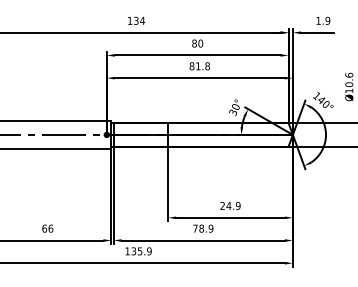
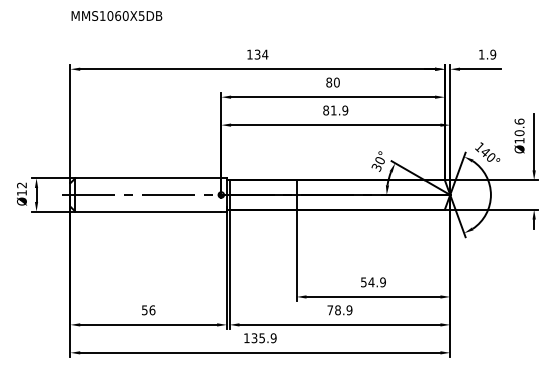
text: (207, 66) -> (345, 110), 81.8 -> 81.9
text: (222, 206) -> (363, 282), 24.9 -> 54.9
text: (44, 228) -> (144, 310), 66 -> 56

